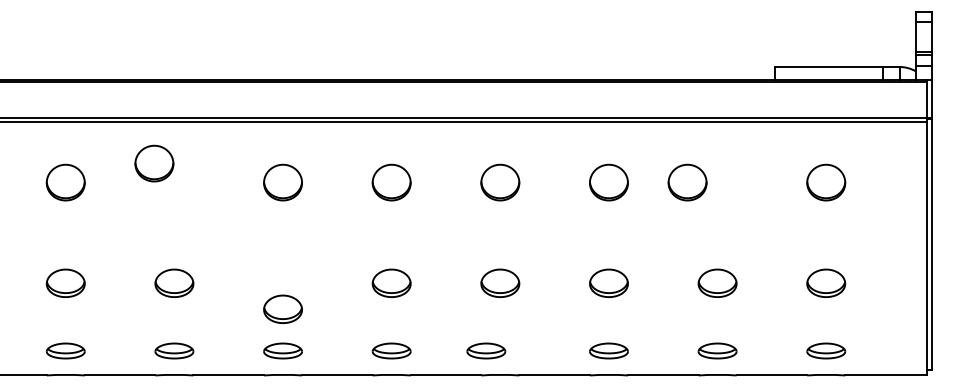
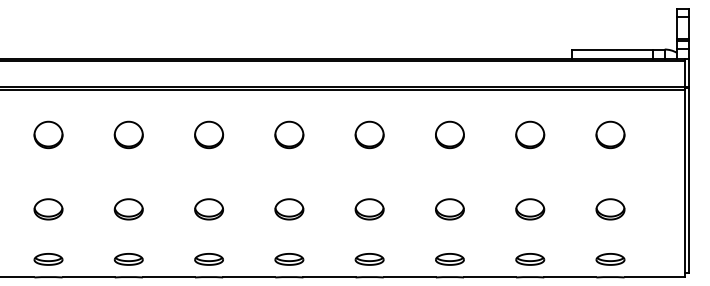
part: (154, 163) -> (128, 134), moved
part: (687, 182) -> (530, 134), moved
part: (282, 308) -> (208, 208), moved
part: (486, 350) -> (369, 259), moved

